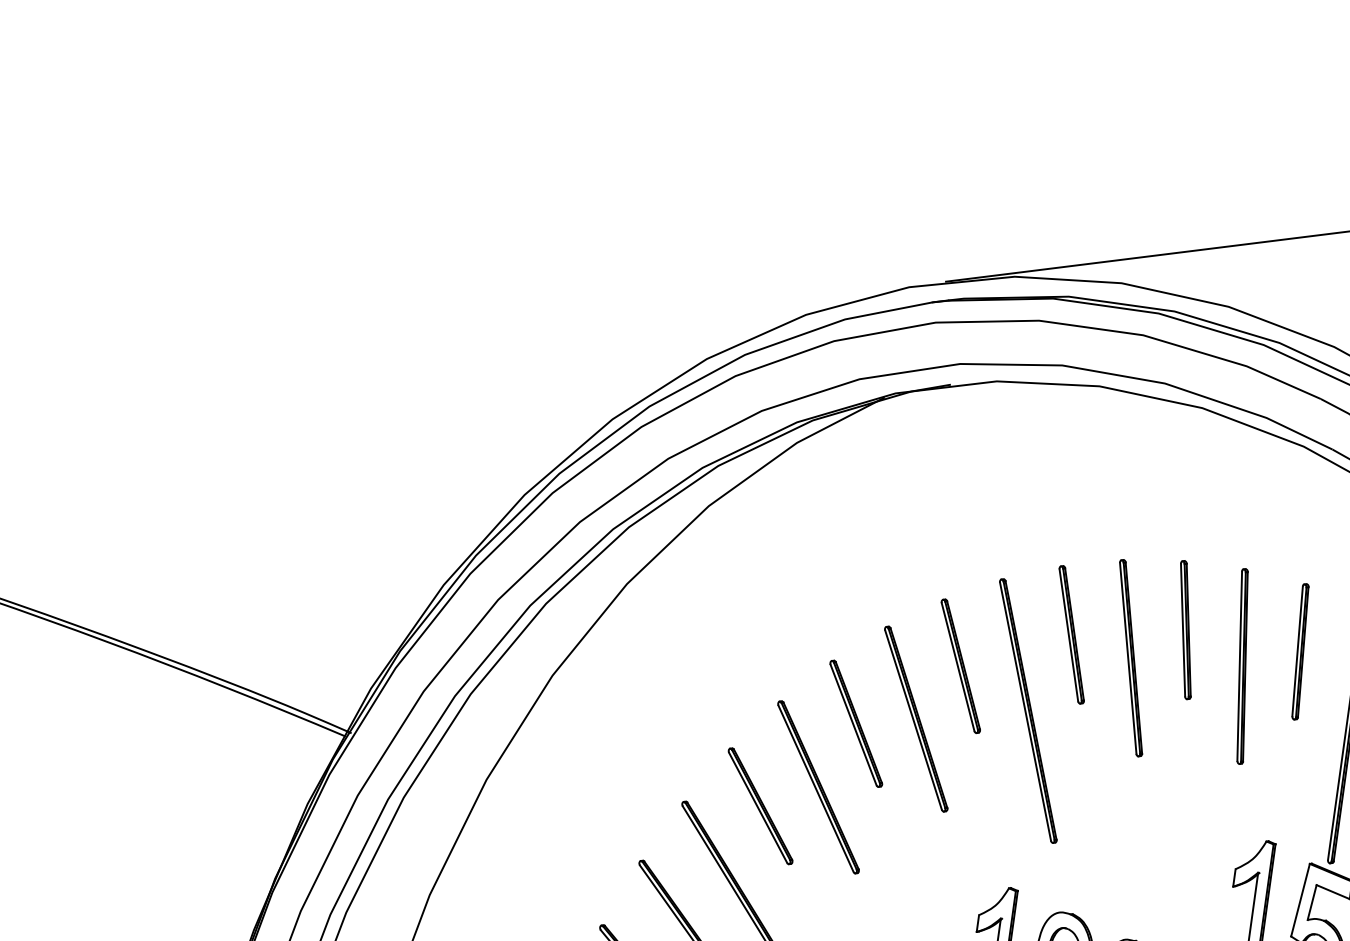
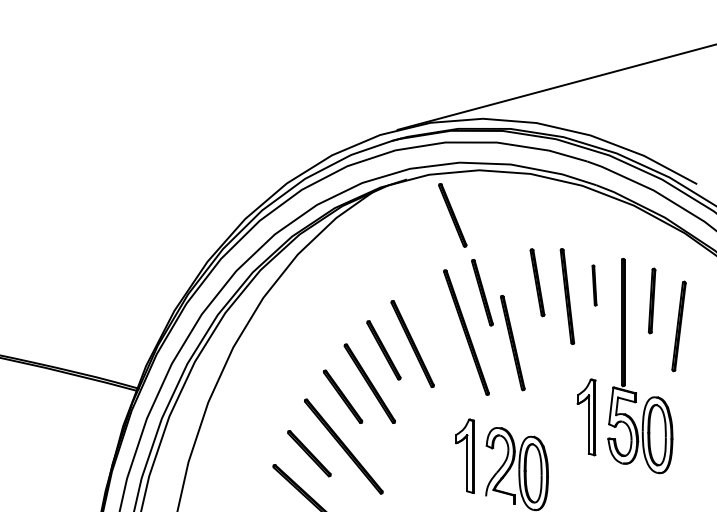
part: (1300, 651) -> (594, 285), size x0.6
part: (1130, 659) -> (512, 343), moved
part: (960, 666) -> (452, 215), moved

